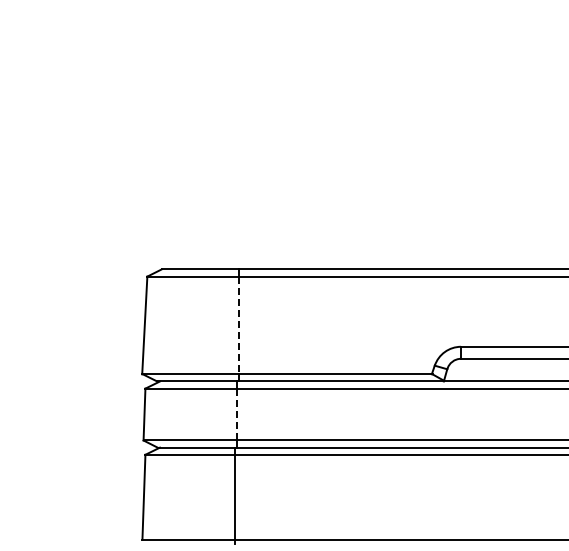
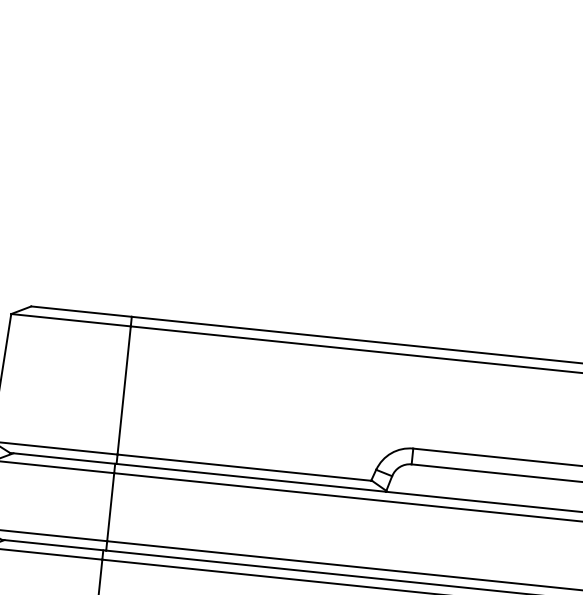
line: (238, 325) -> (124, 390), dashed -> solid
line: (237, 414) -> (110, 507), dashed -> solid

